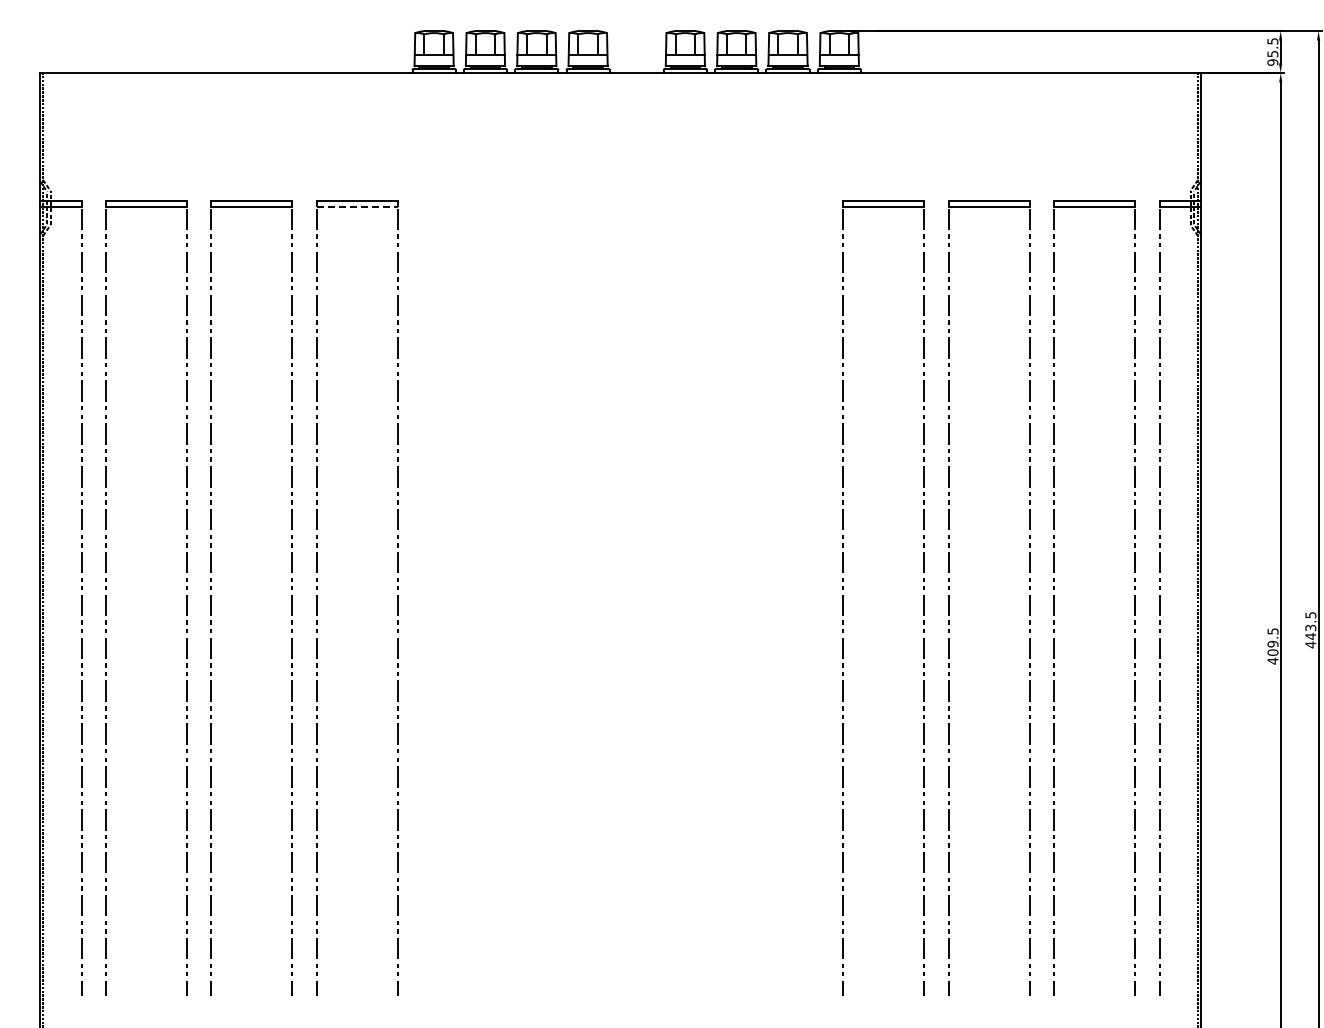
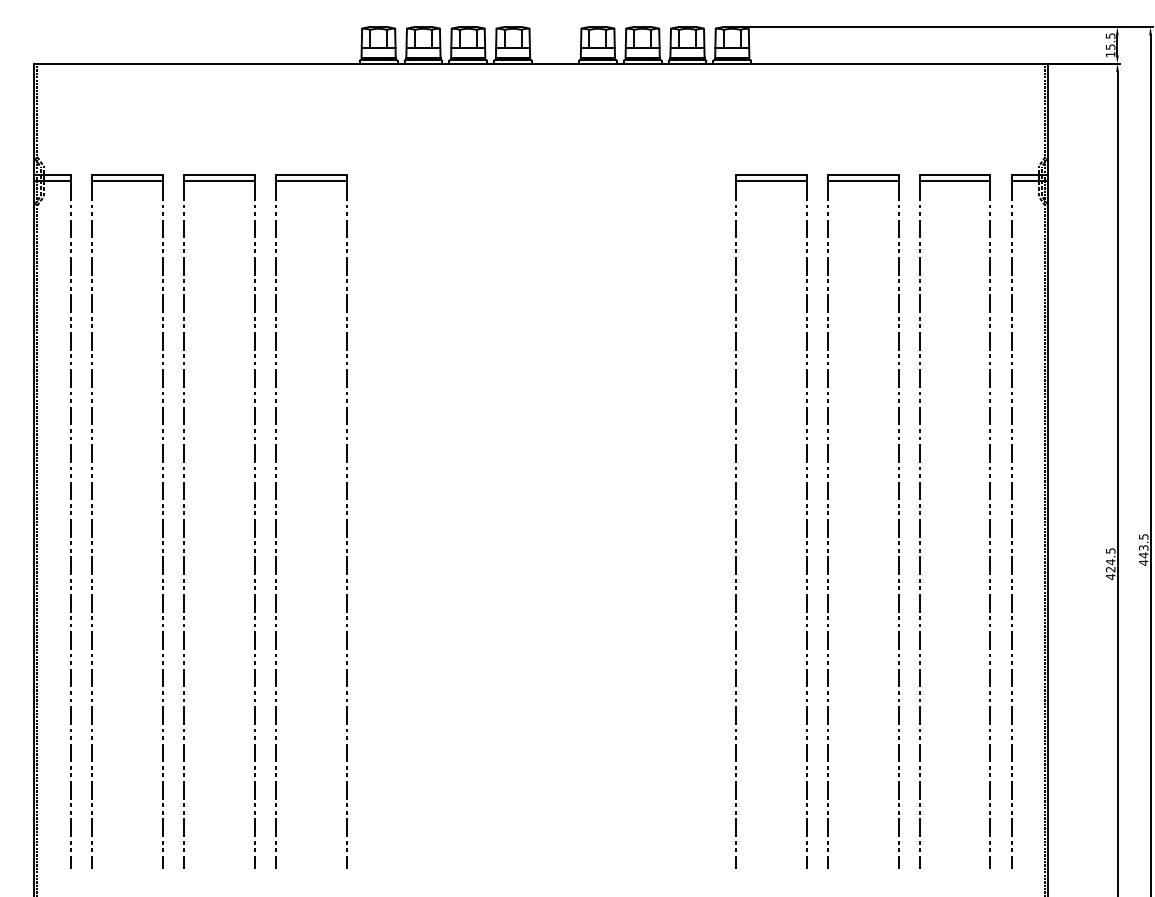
text: (1272, 62) -> (1110, 54), 95.5 -> 15.5
line: (357, 207) -> (311, 181), dashed -> solid
text: (1272, 647) -> (1110, 565), 409.5 -> 424.5

